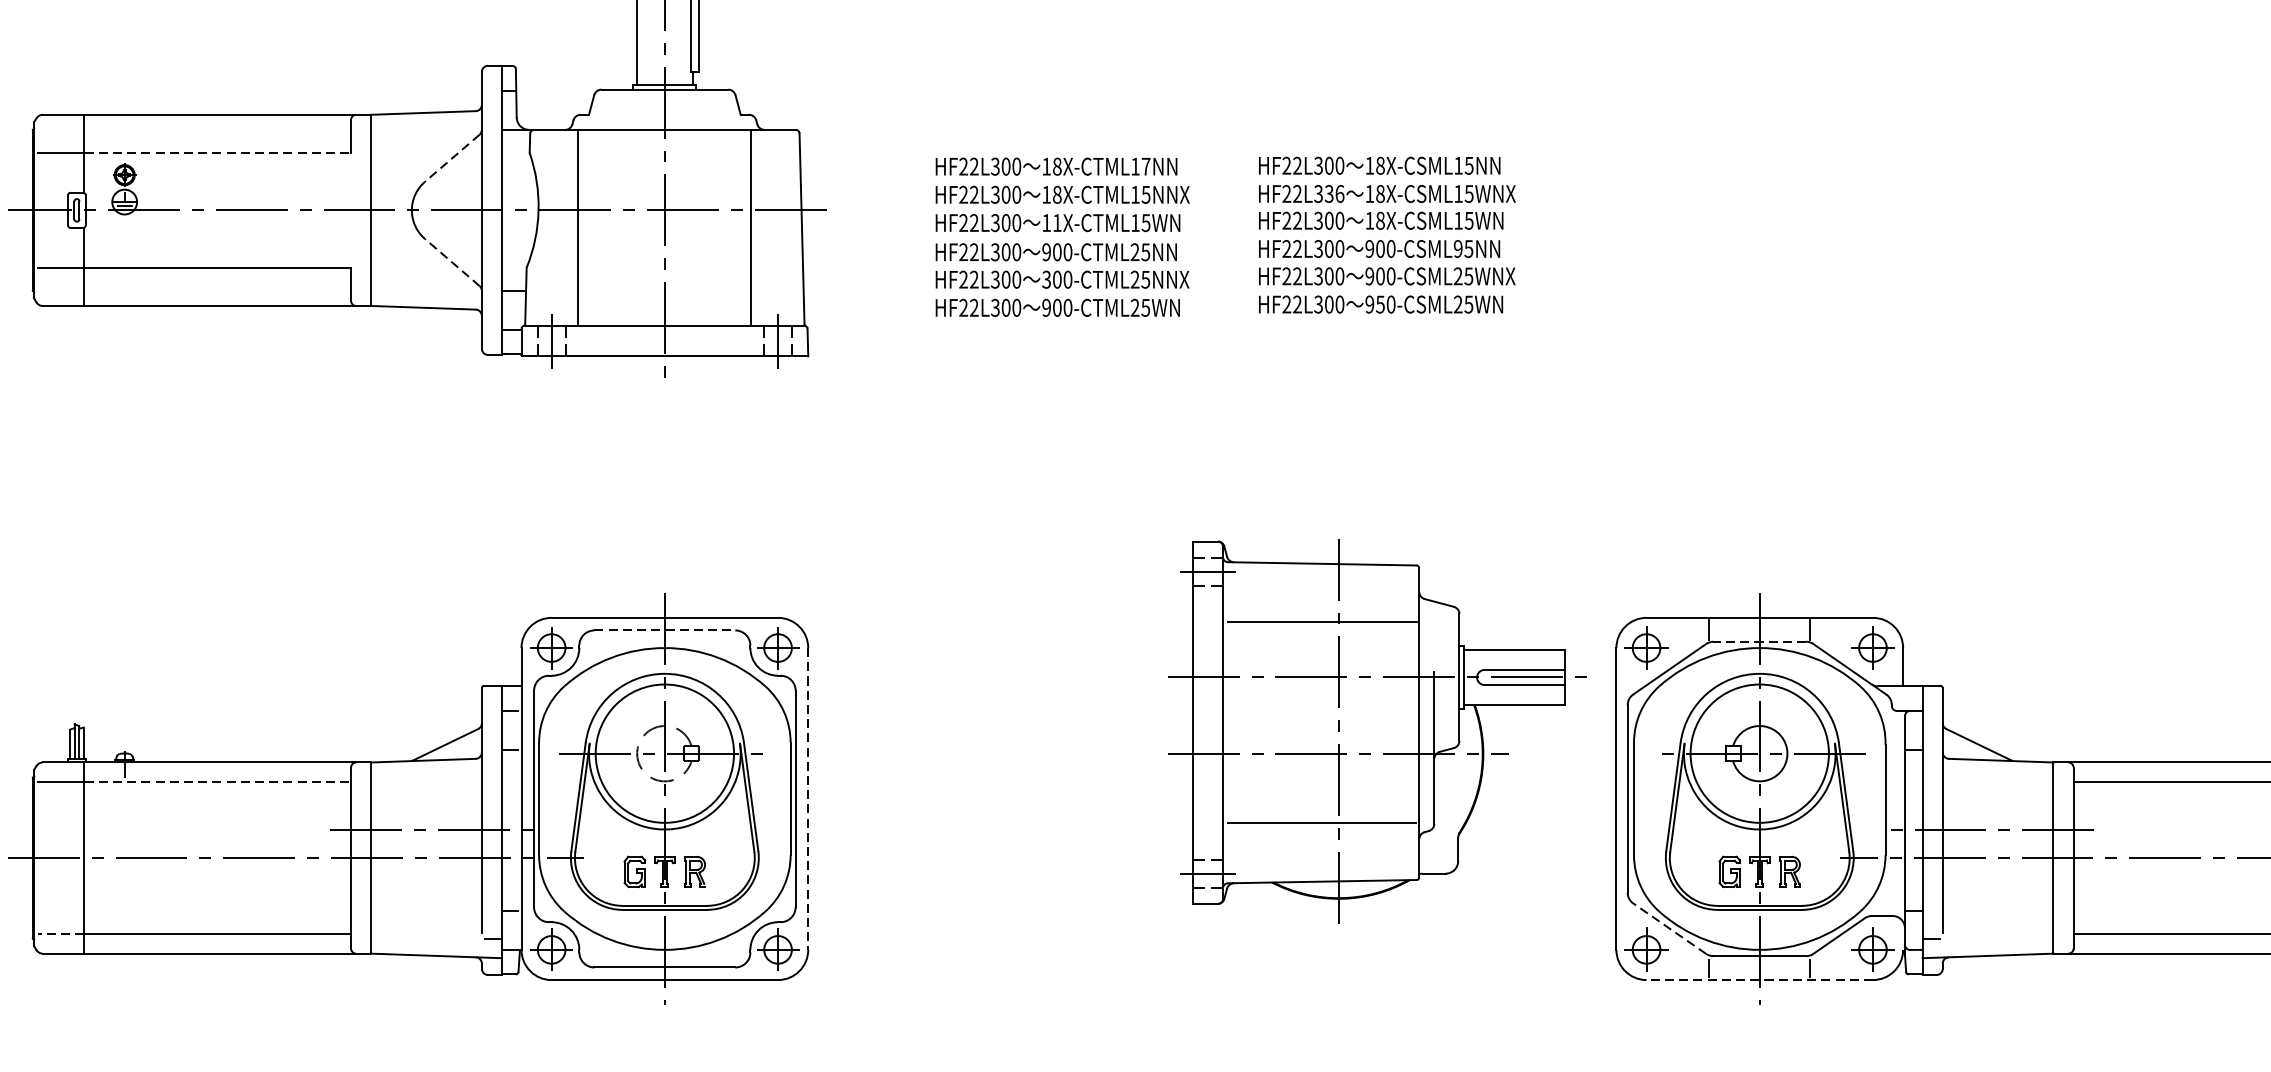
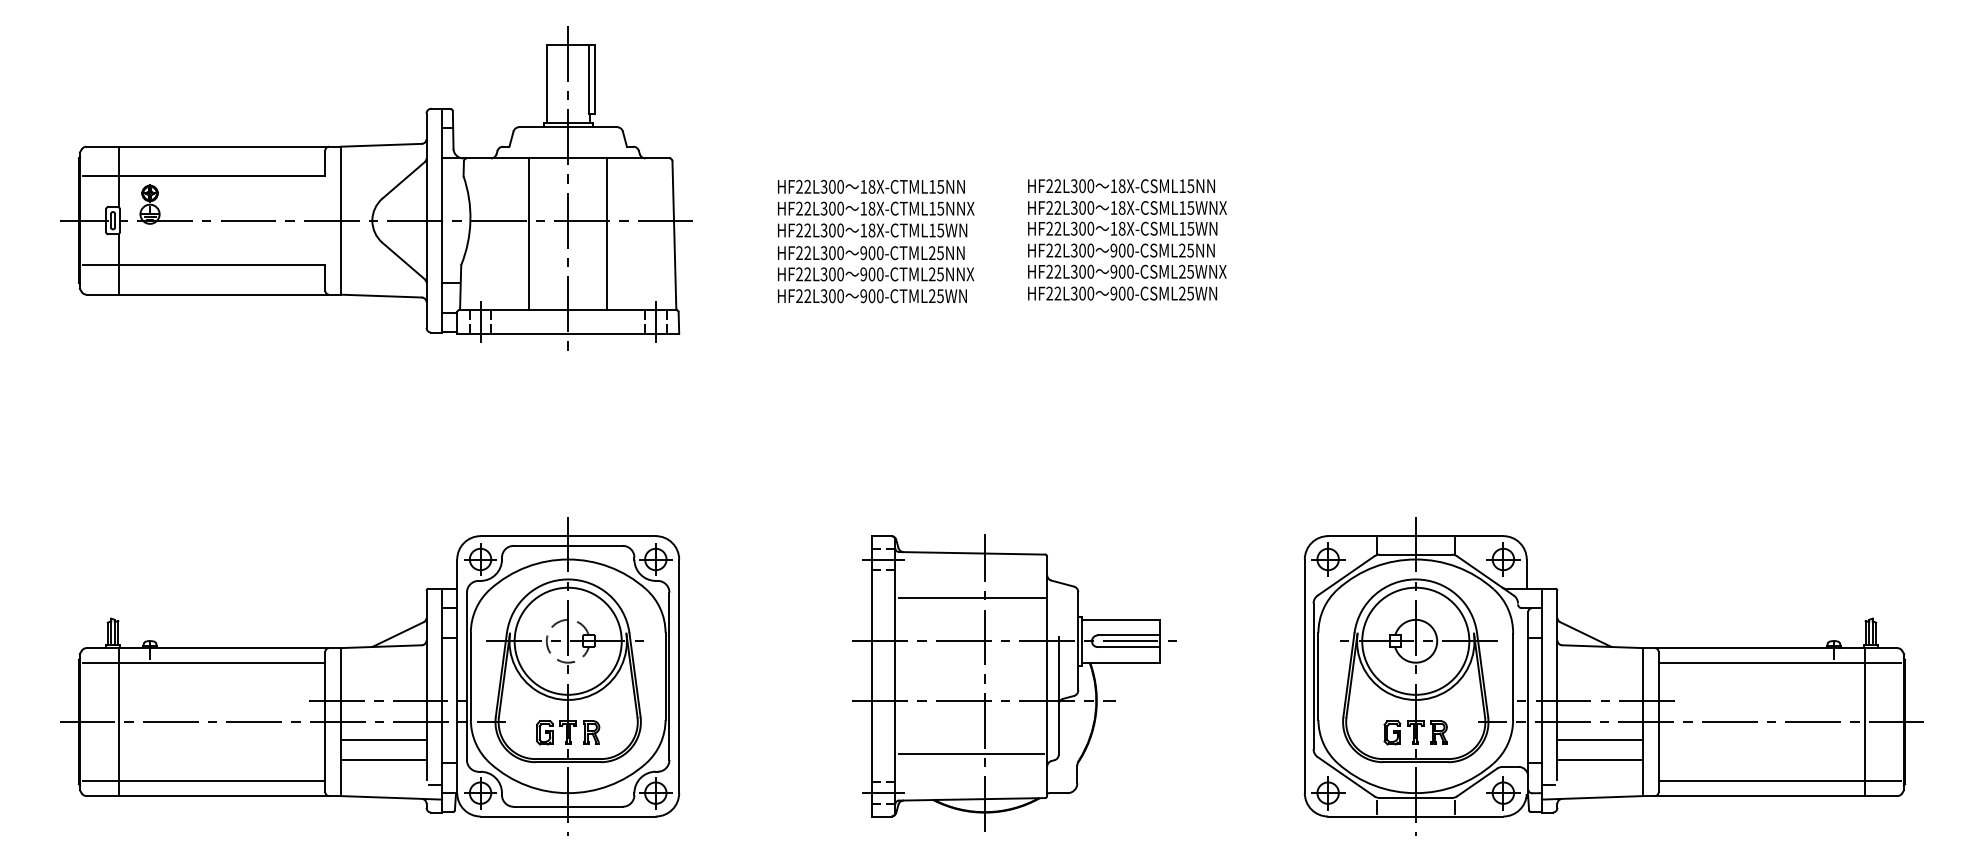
line: (218, 151) -> (222, 175), dashed -> solid
line: (452, 158) -> (403, 180), dashed -> solid
text: (1145, 166) -> (940, 186), 18X-CTML17NN -> 18X-CTML15NN
text: (1334, 193) -> (1086, 207), HF22L336 -> HF22L300
text: (1056, 223) -> (871, 230), 11X-CTML15WN -> 18X-CTML15WN
line: (578, 226) -> (529, 233), moved
line: (751, 226) -> (607, 233), moved
text: (1458, 248) -> (1182, 250), 900-CSML95NN -> 900-CSML25NN
line: (452, 263) -> (403, 261), dashed -> solid
text: (1046, 279) -> (863, 274), 300-CTML25NNX -> 900-CTML25NNX
text: (1379, 304) -> (1121, 293), 950-CSML25WN -> 900-CSML25WN
line: (665, 629) -> (568, 545), dashed -> solid
line: (1759, 641) -> (1415, 554), dashed -> solid
part: (1377, 730) -> (1014, 682), moved
line: (218, 782) -> (222, 663), dashed -> solid
line: (808, 799) -> (679, 676), dashed -> solid
line: (426, 881) -> (383, 740), added
line: (1998, 881) -> (1600, 740), added
line: (426, 907) -> (383, 760), added
line: (1998, 907) -> (1600, 760), added
line: (1668, 928) -> (1345, 776), dashed -> solid
line: (60, 933) -> (100, 780), dashed -> solid
line: (1759, 980) -> (1415, 816), dashed -> solid

